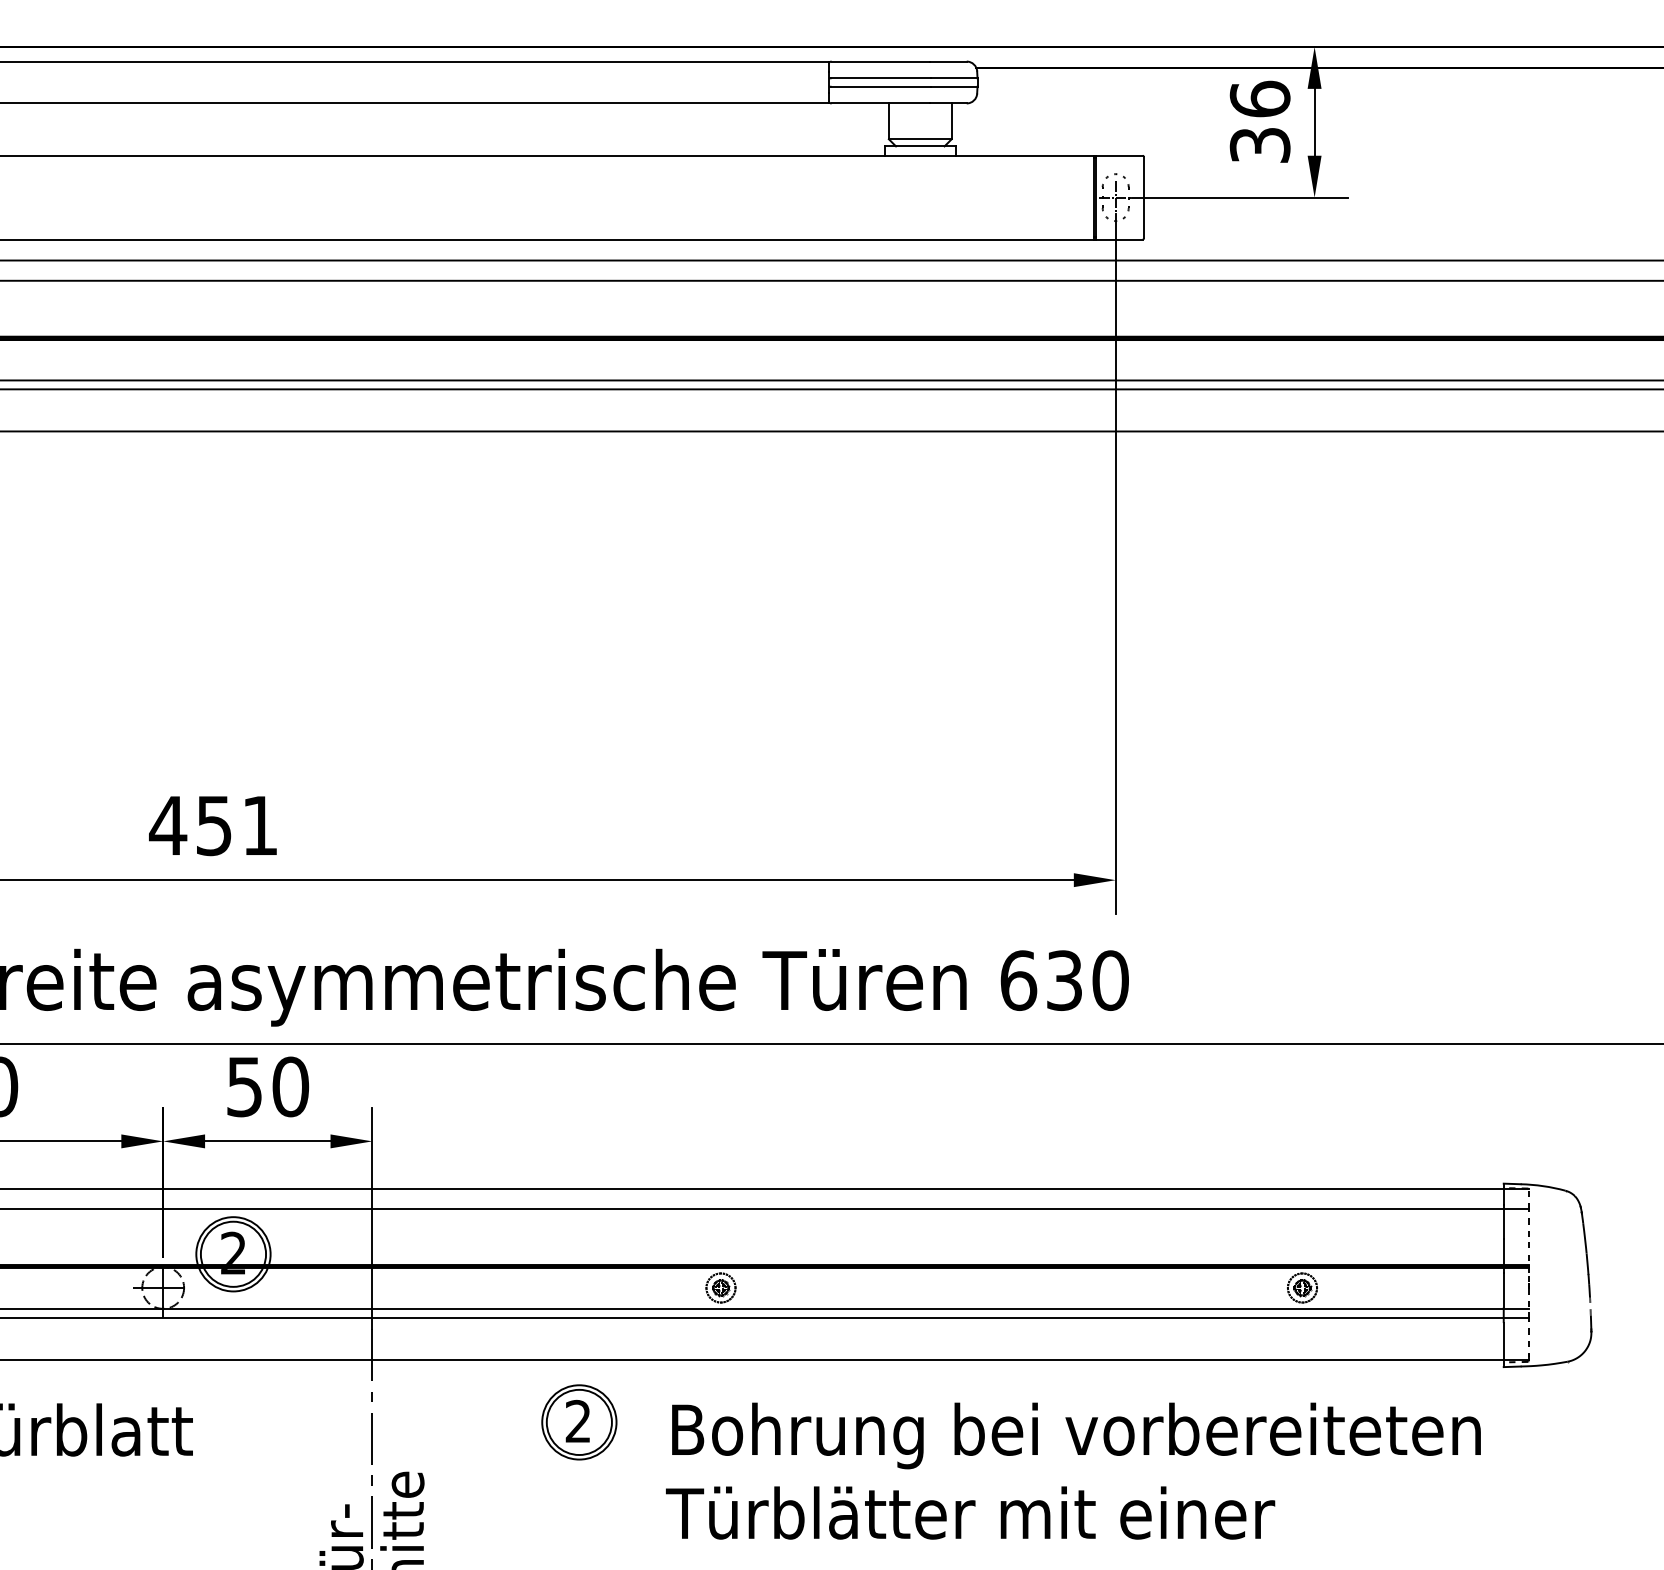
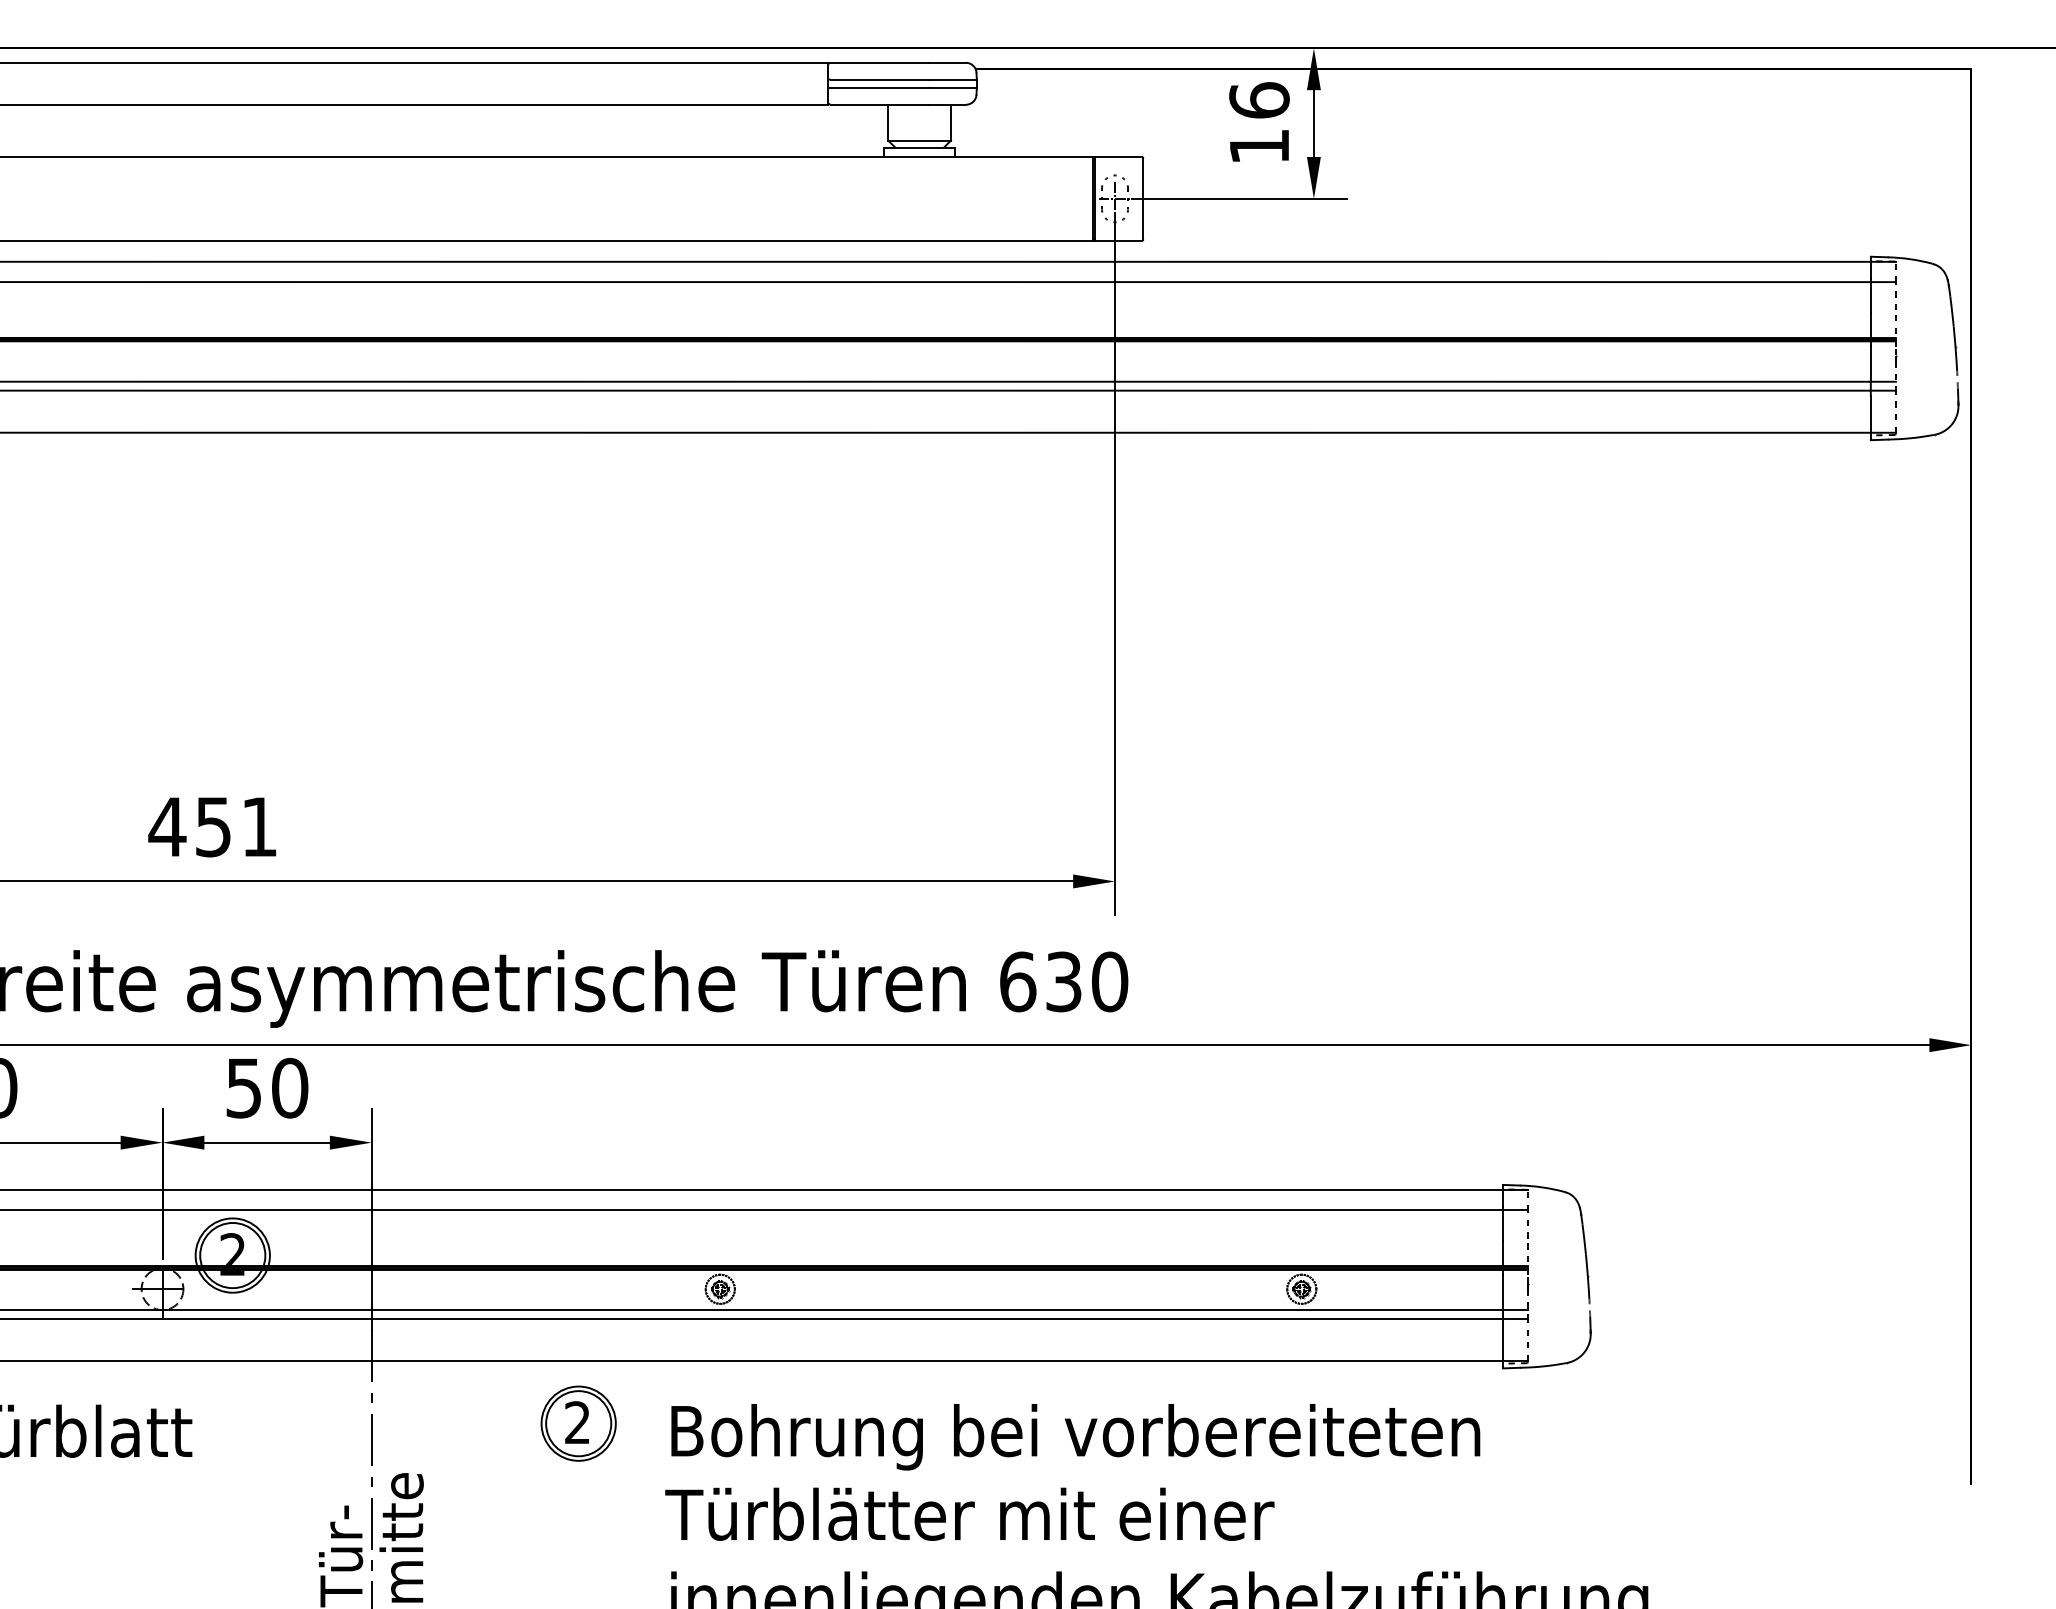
text: (1260, 145) -> (1259, 146), 36 -> 16

